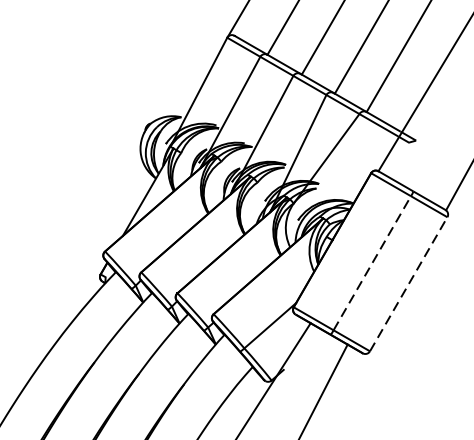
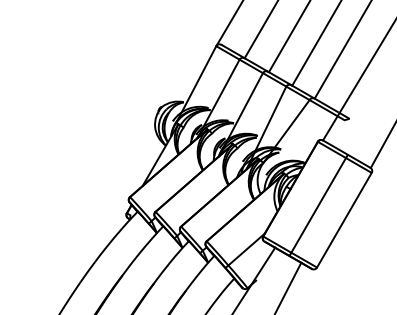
line: (372, 263) -> (318, 205), dashed -> solid
line: (408, 284) -> (344, 220), dashed -> solid

